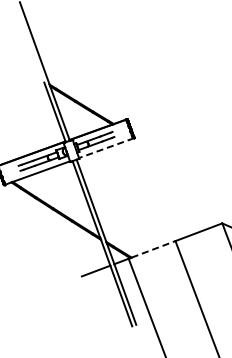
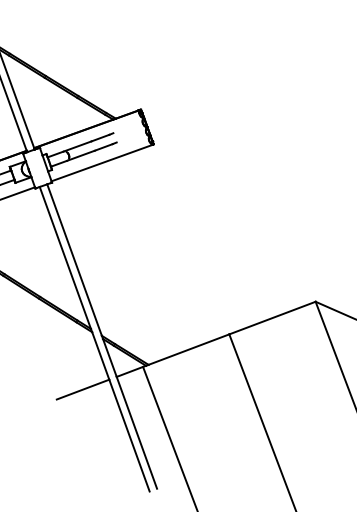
line: (106, 148) -> (102, 163), dashed -> solid
line: (154, 249) -> (190, 349), dashed -> solid

